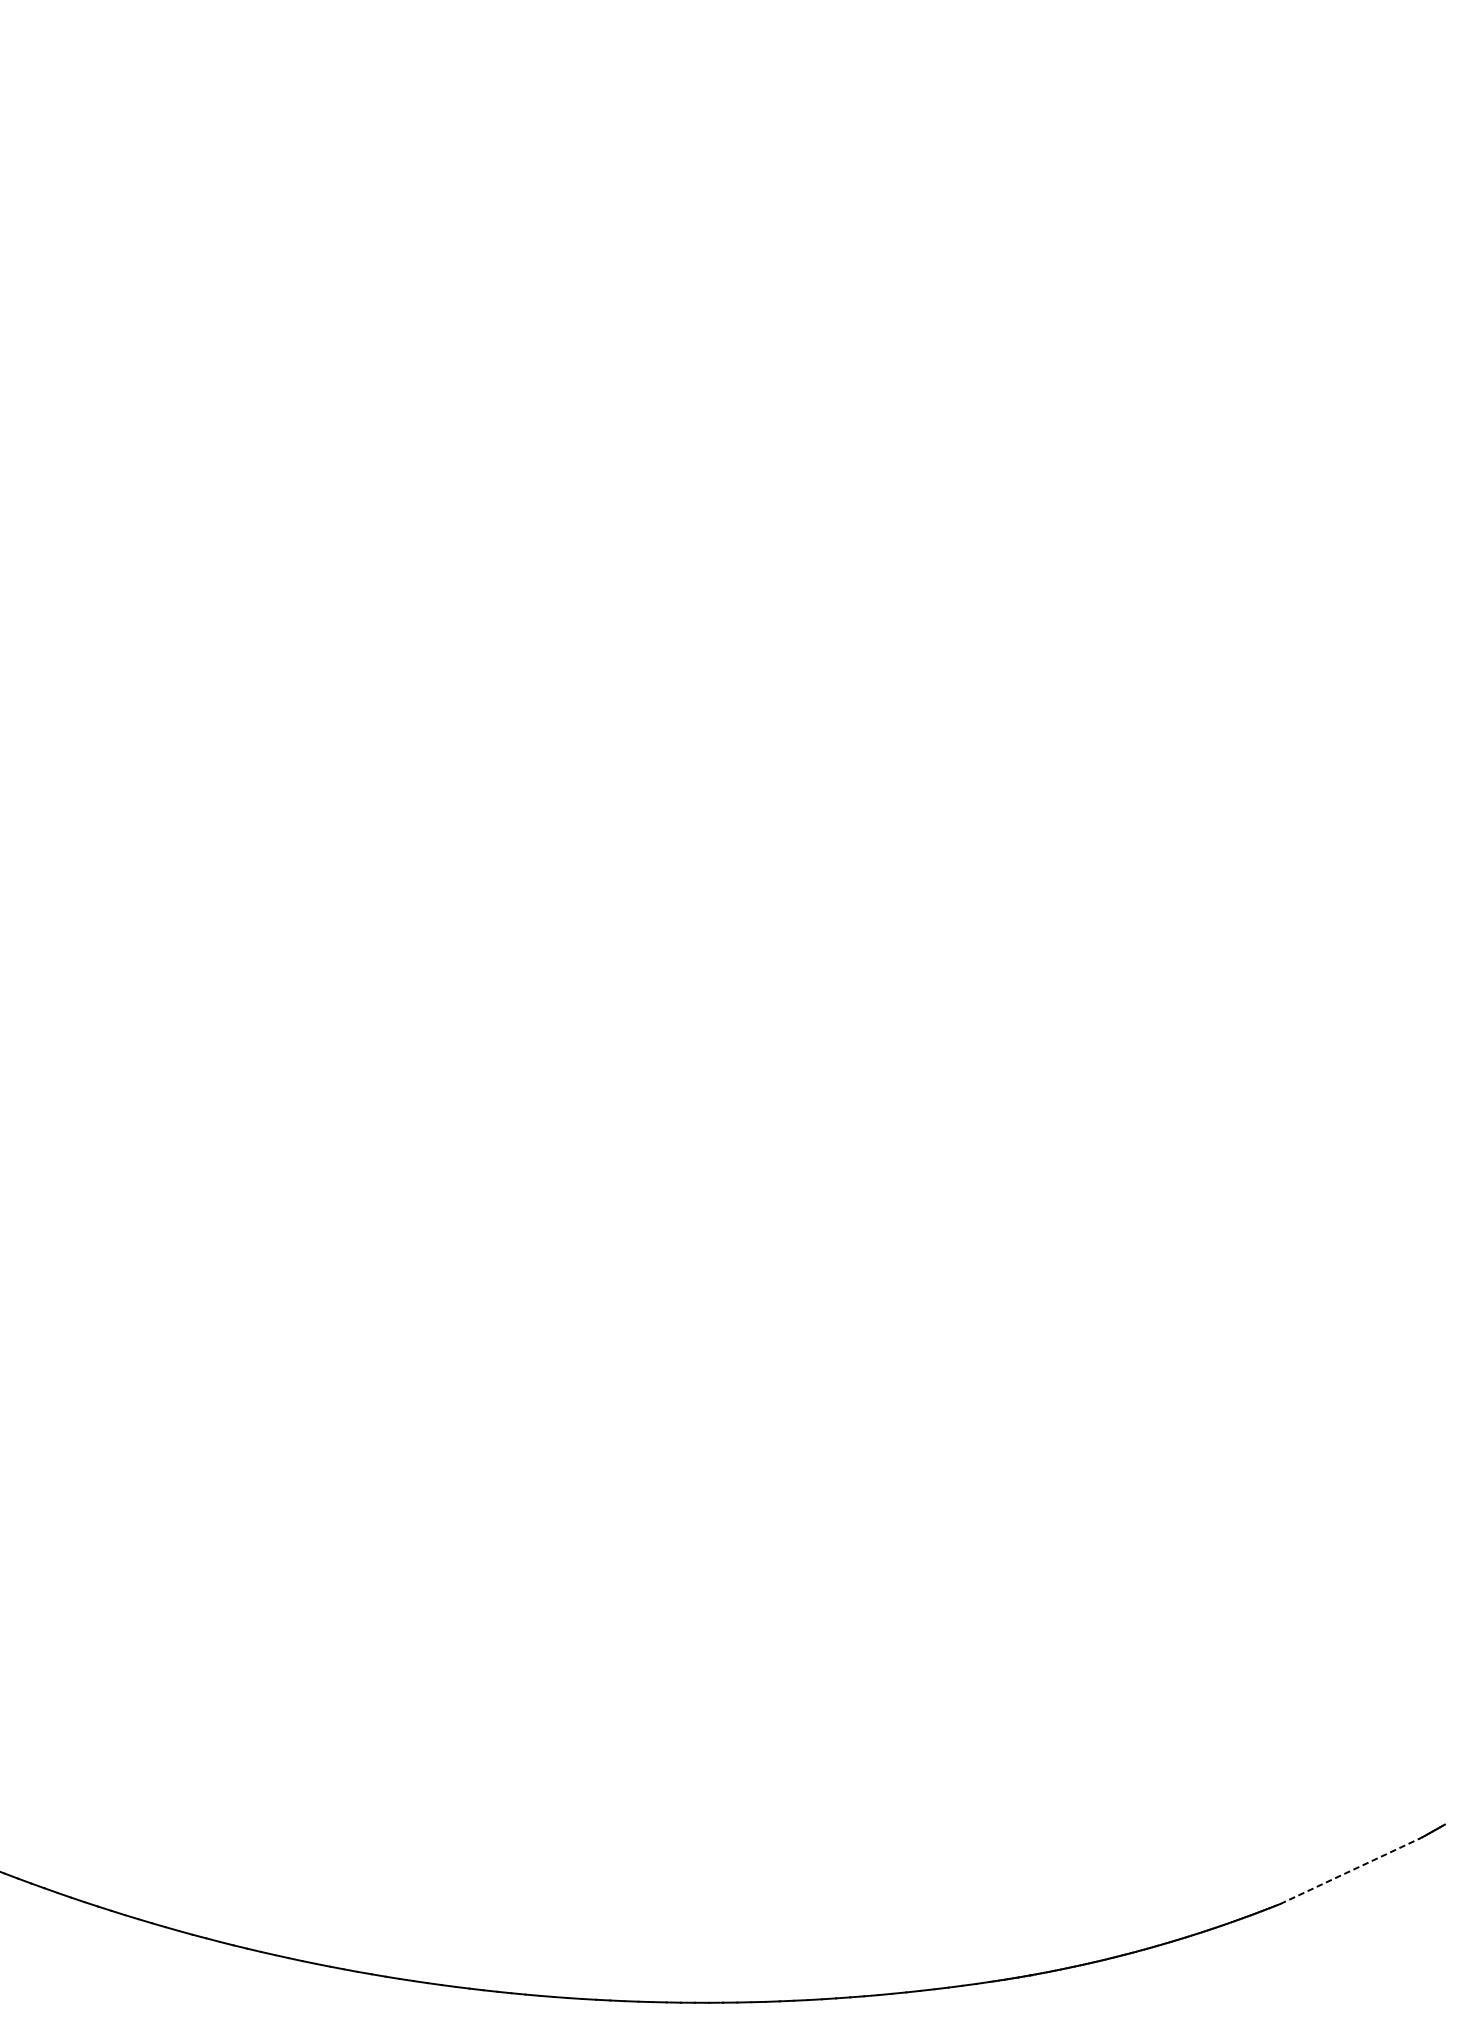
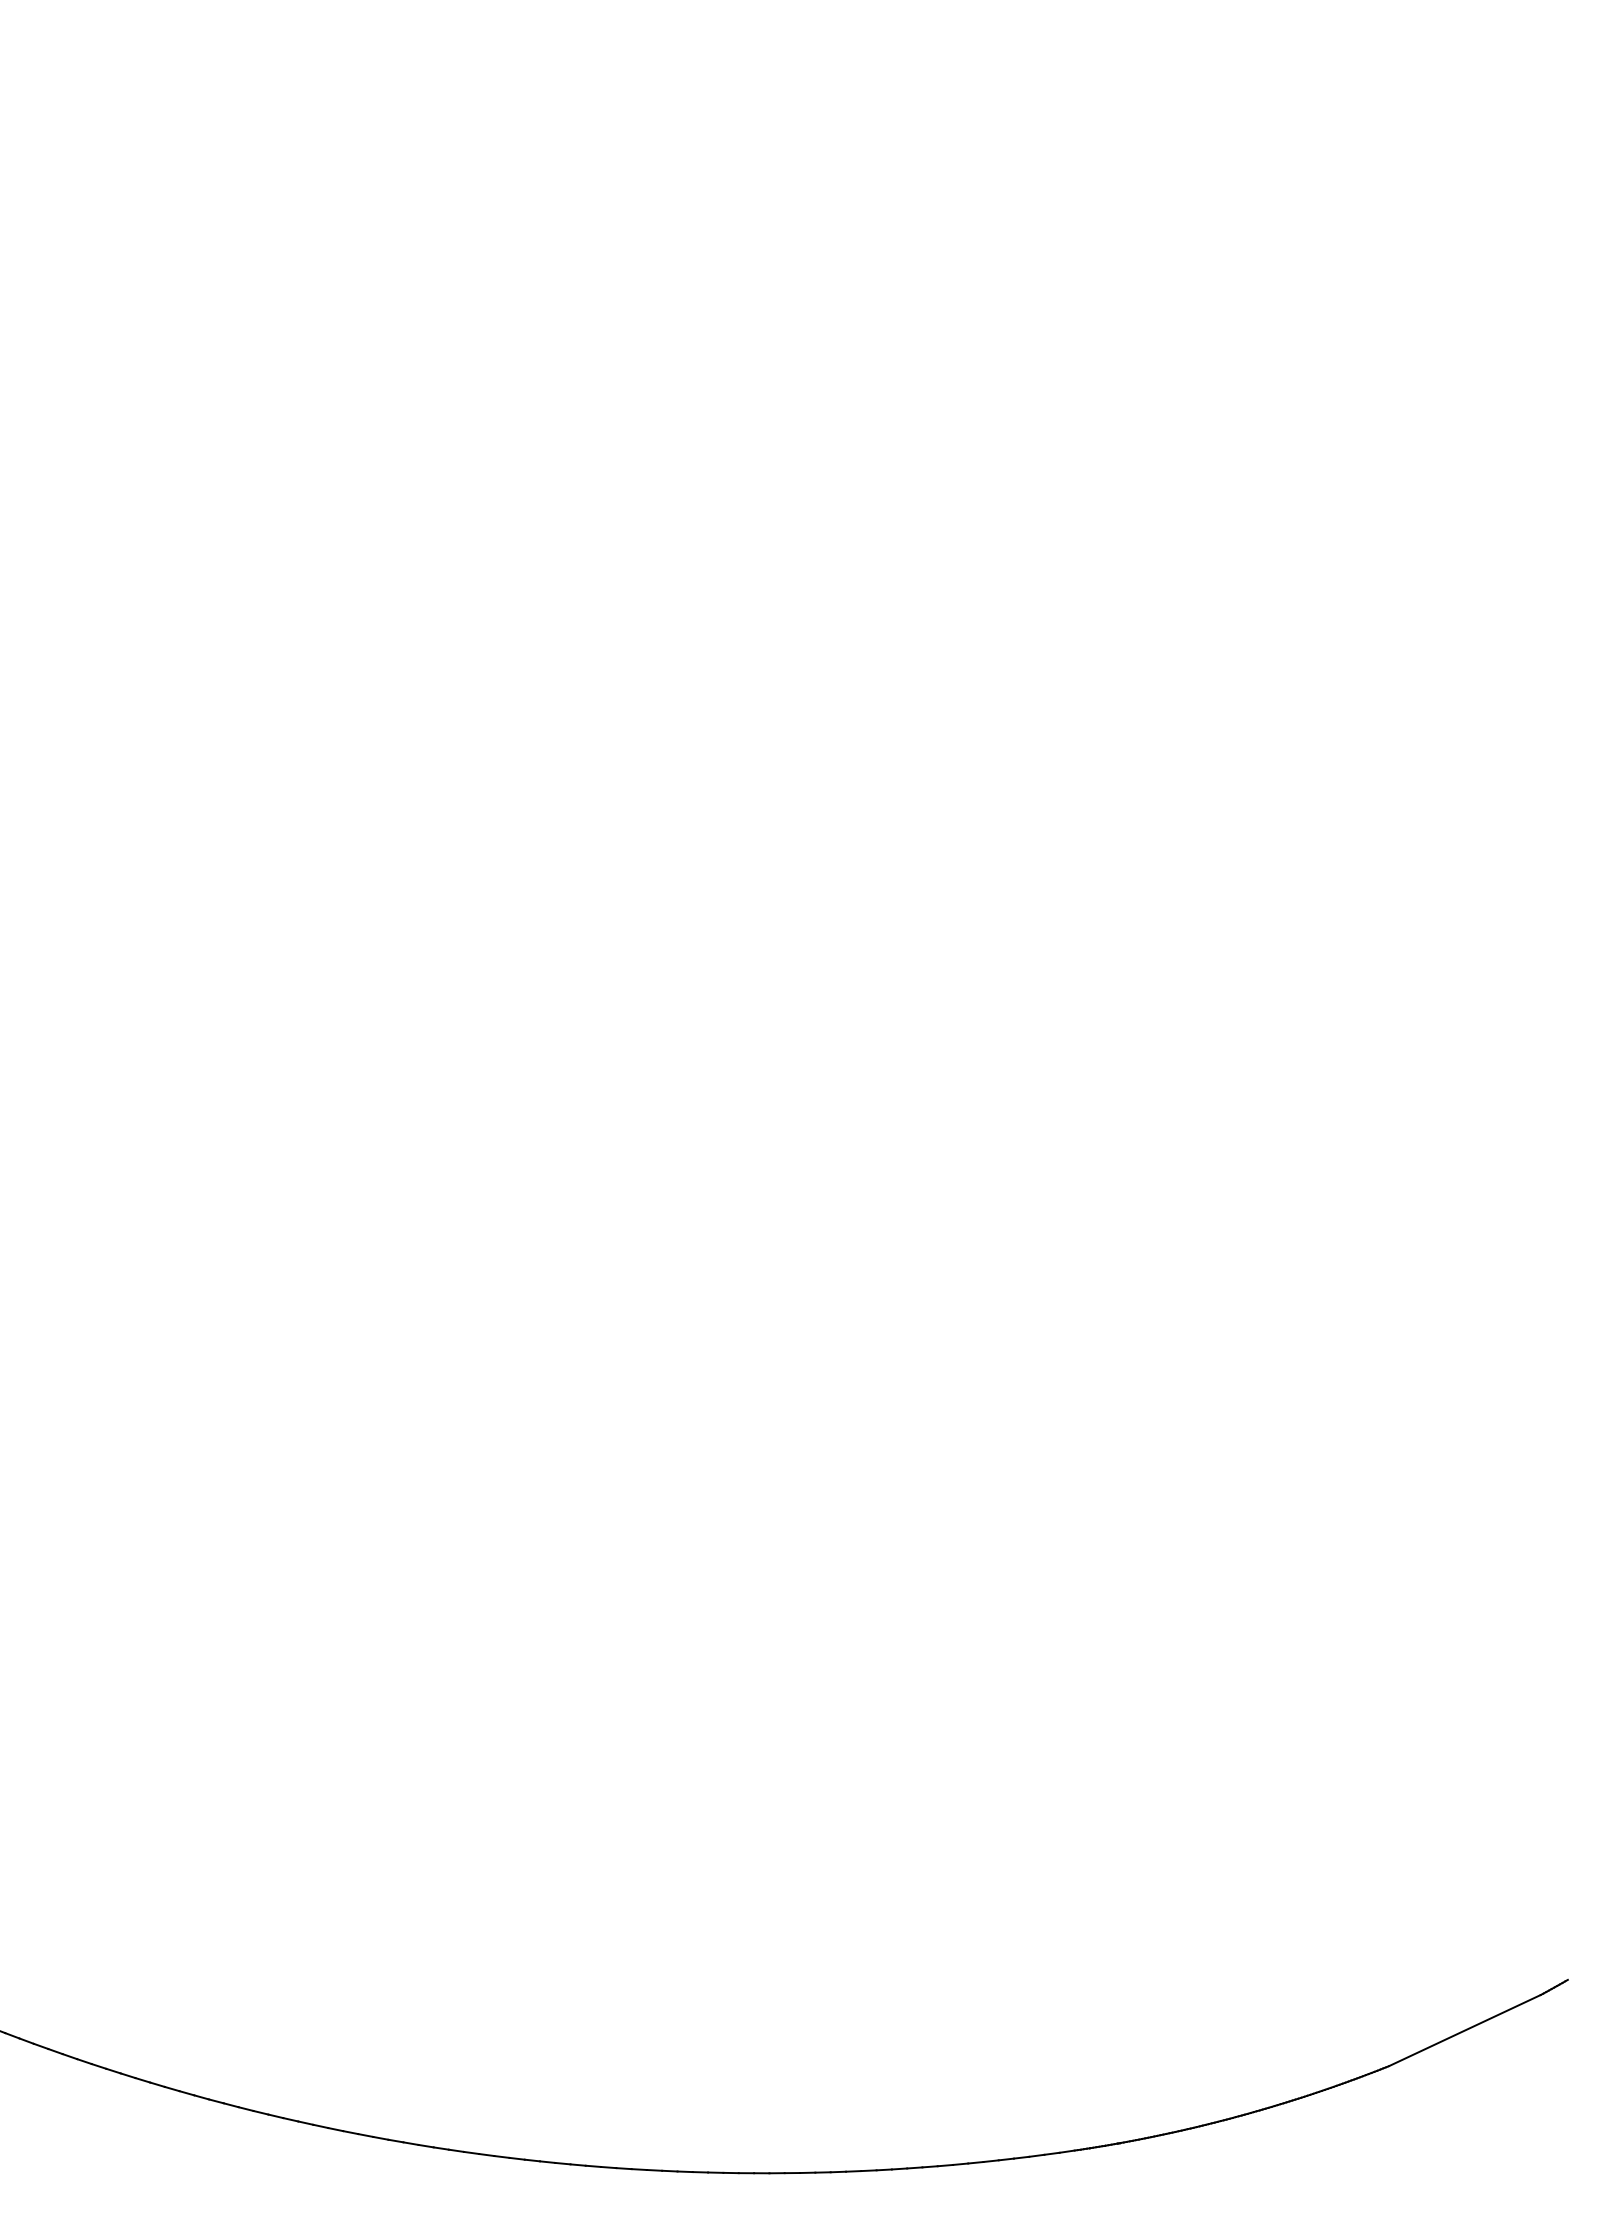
line: (1349, 1871) -> (1464, 2030), dashed -> solid

